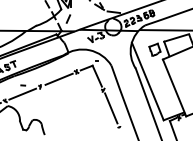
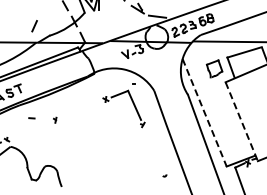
line: (68, 19) -> (34, 26), moved
line: (58, 79) -> (81, 109), removed
line: (147, 82) -> (204, 113), solid -> dashed
line: (174, 87) -> (241, 121), solid -> dashed
line: (22, 93) -> (30, 129), removed
line: (110, 108) -> (153, 149), removed

